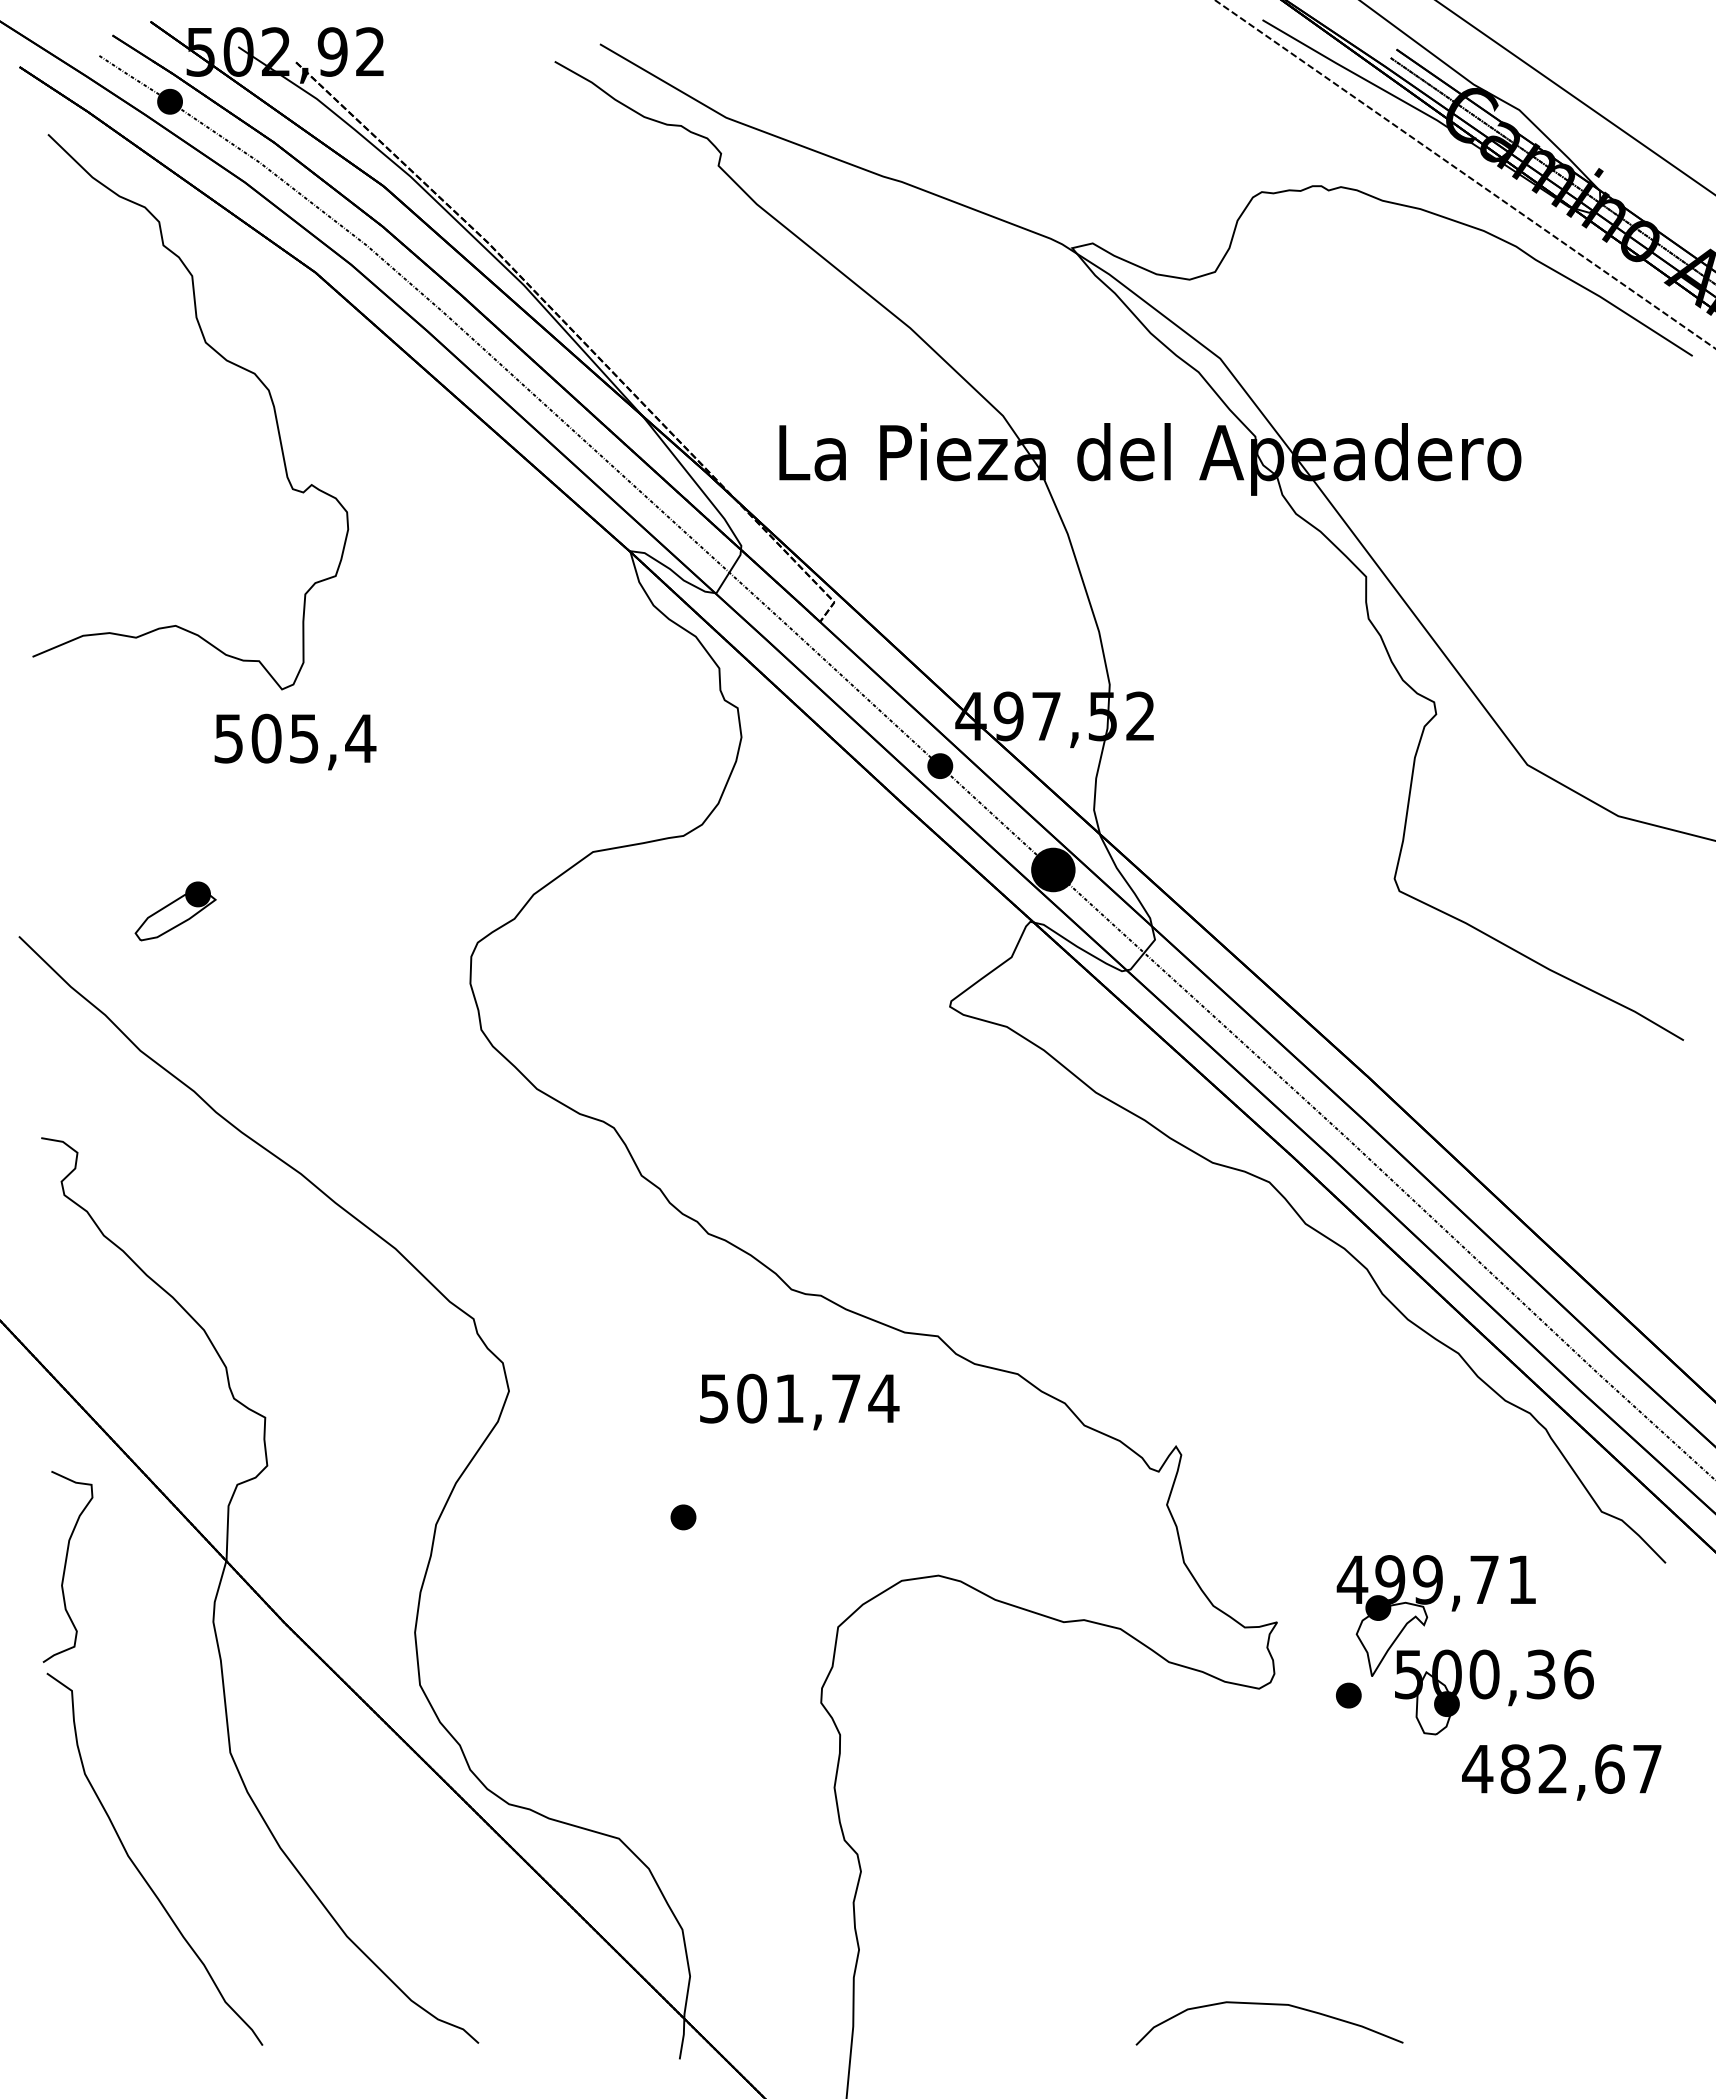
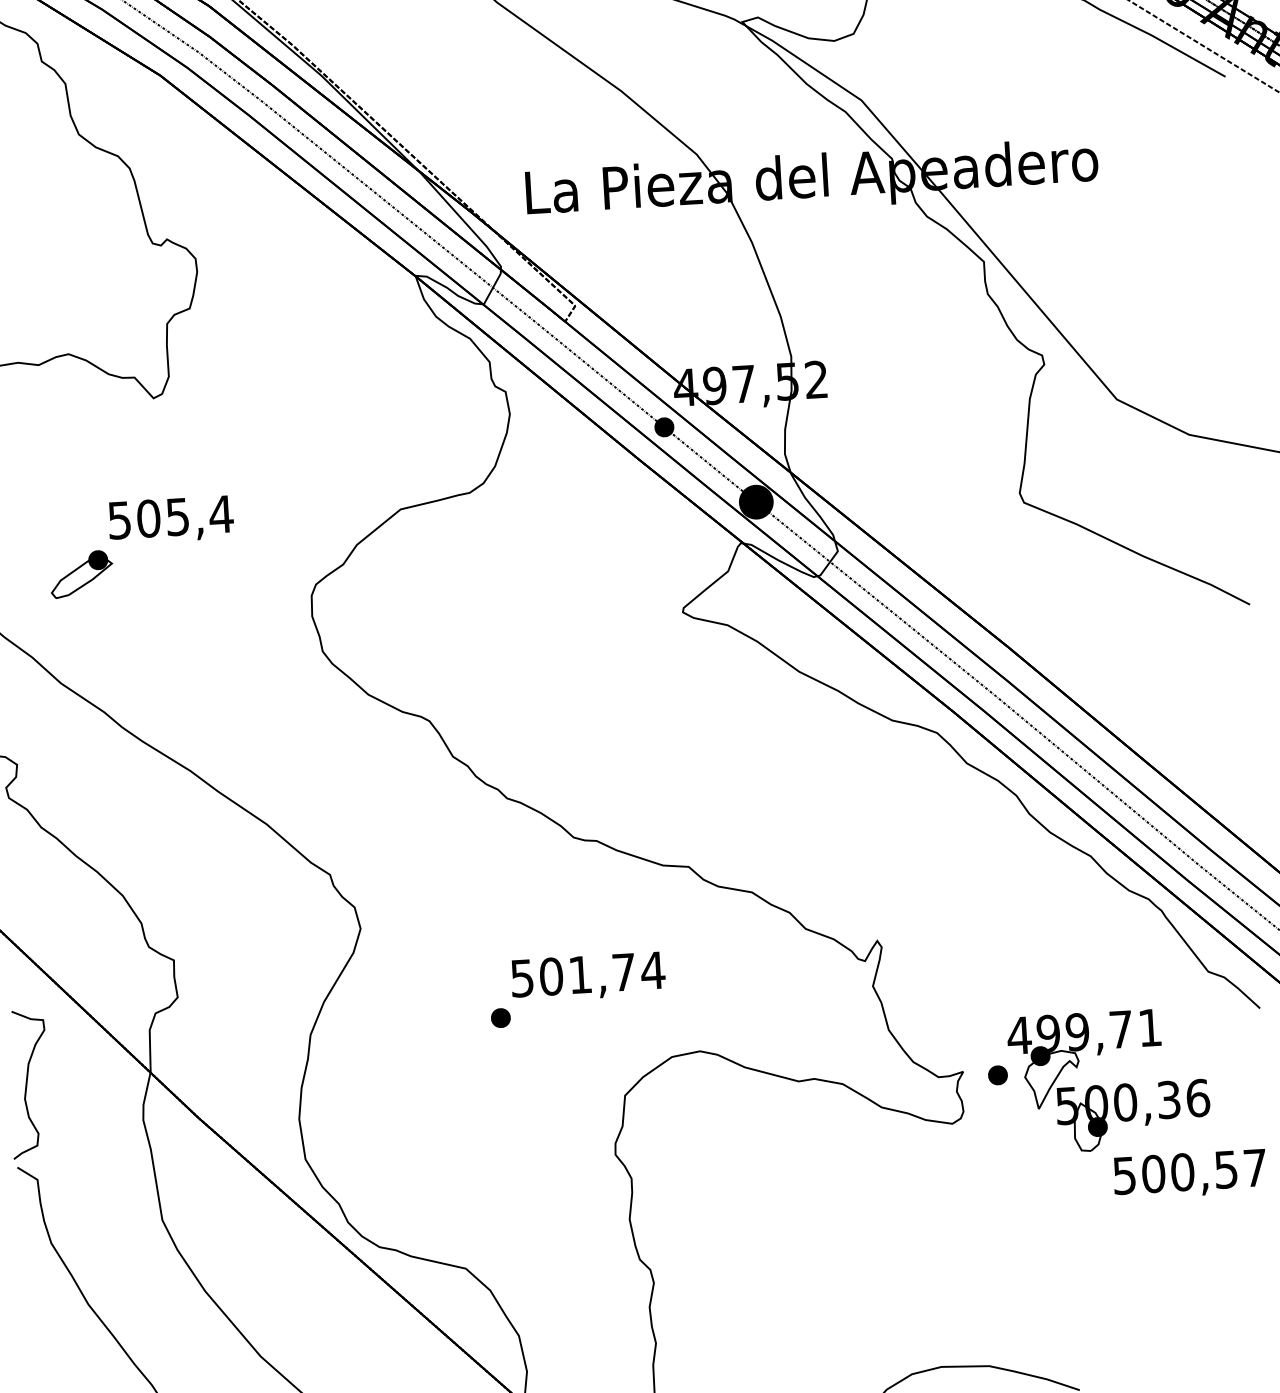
text: (295, 741) -> (171, 519), moved
text: (799, 1401) -> (588, 976), moved
part: (1348, 1695) -> (997, 1075), moved
text: (1543, 1768) -> (1175, 1172), 482,67 -> 500,57

